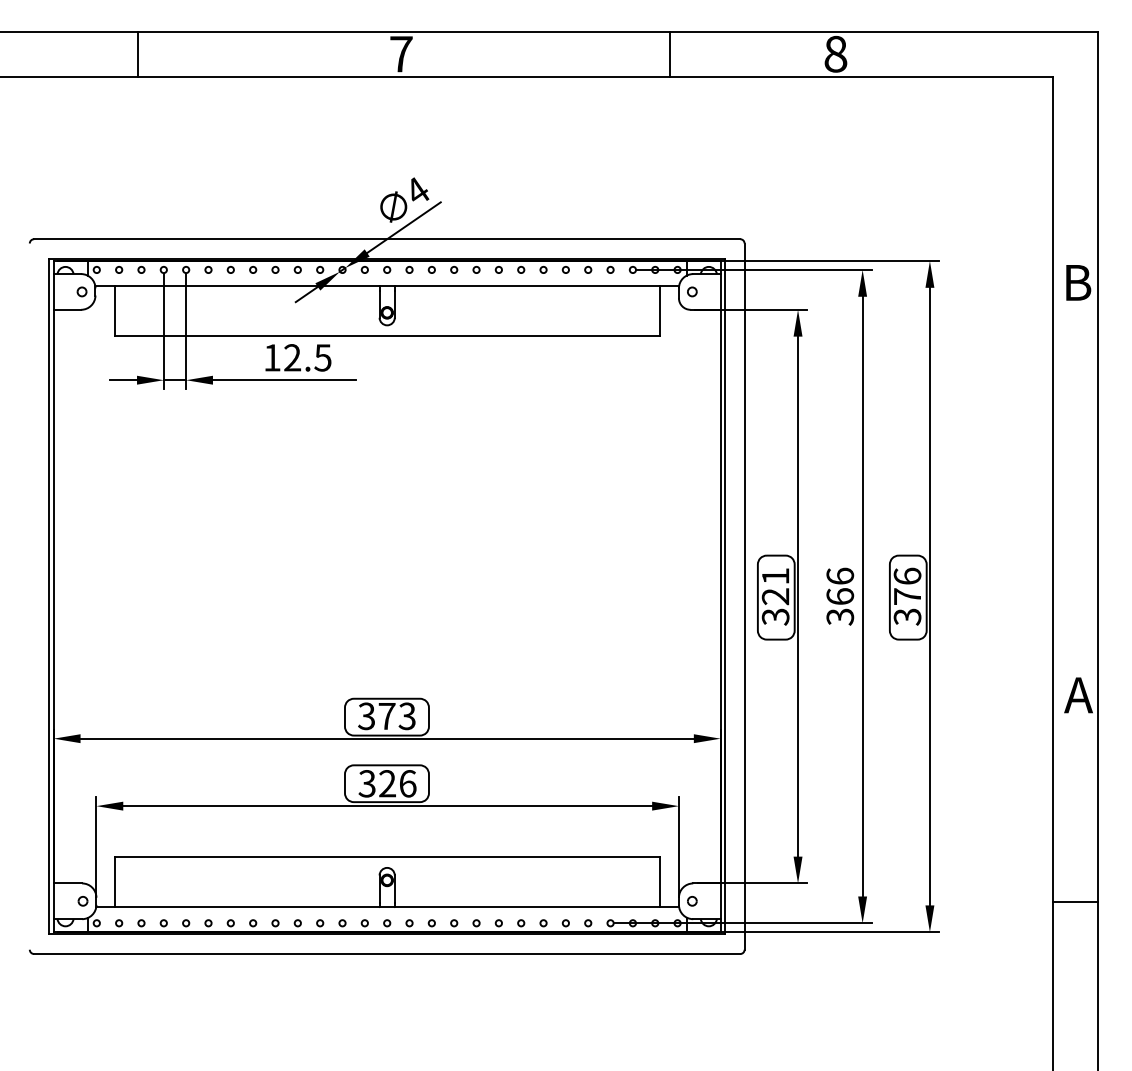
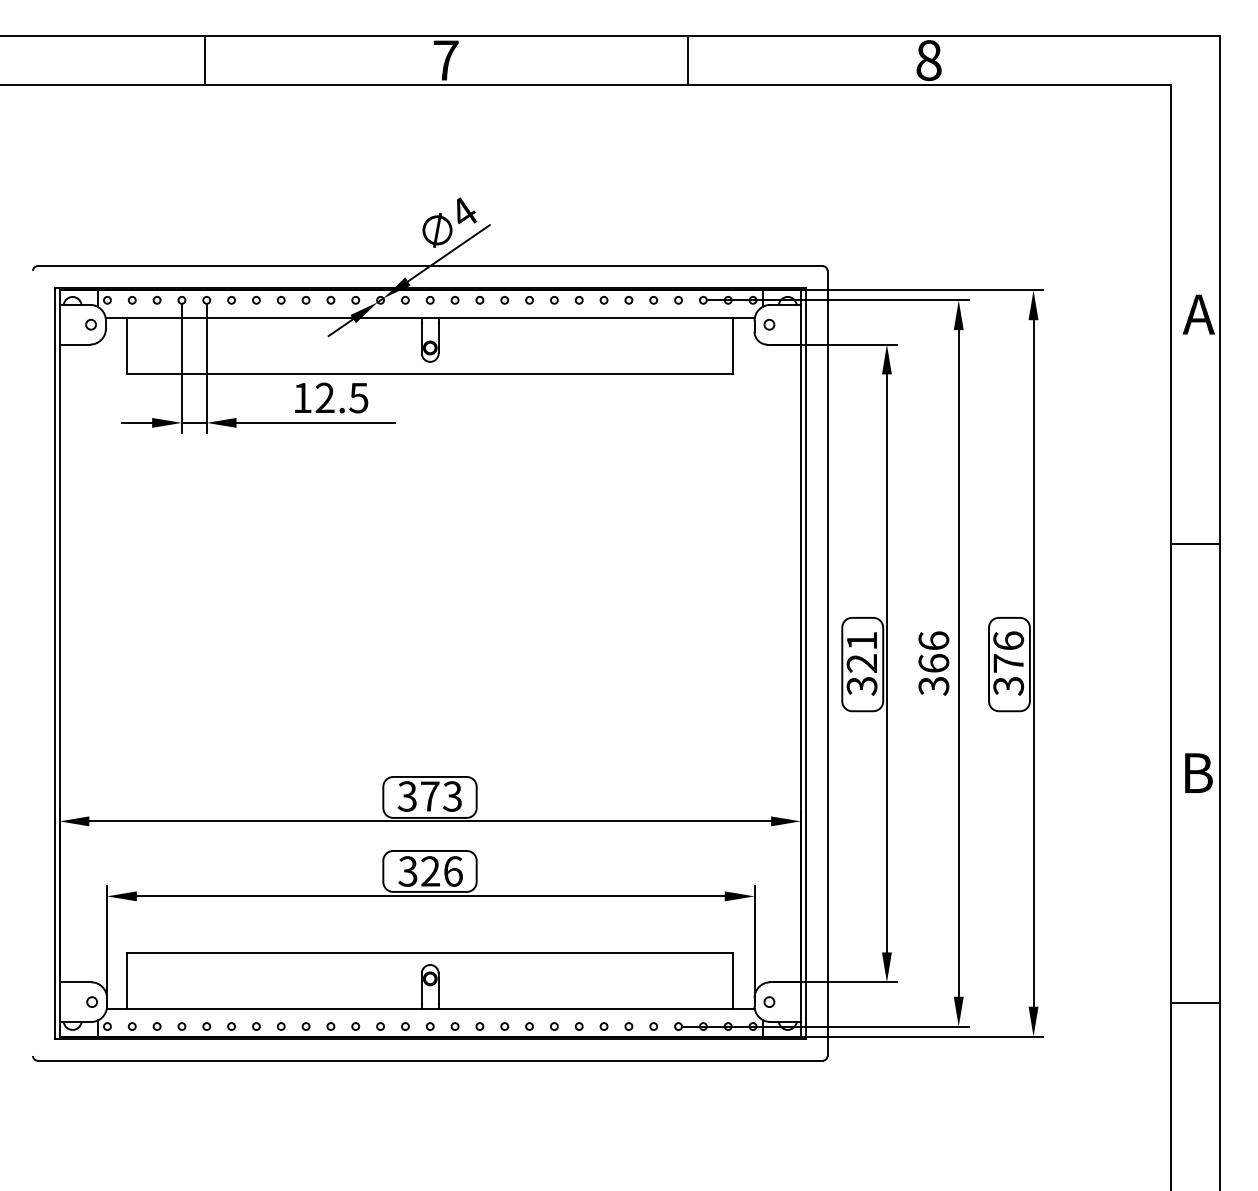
line: (137, 54) -> (204, 60), moved
line: (669, 54) -> (687, 60), moved
text: (1078, 282) -> (1198, 314), B -> A
line: (1075, 488) -> (1195, 543), added
text: (1078, 694) -> (1198, 772), A -> B

